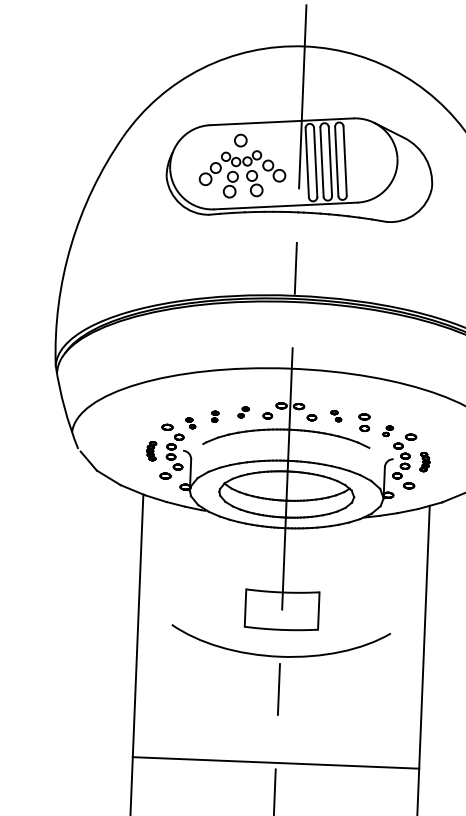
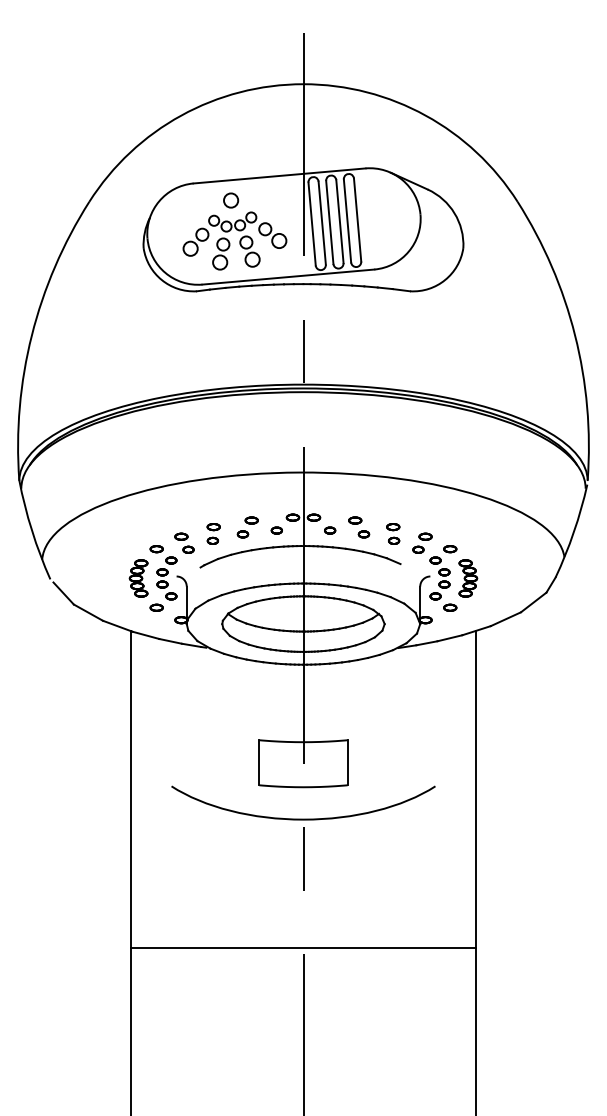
part: (243, 412) -> (247, 527), size x1.67
part: (215, 416) -> (213, 533), size x1.67
part: (336, 416) -> (359, 527), size x1.67
part: (190, 422) -> (184, 542), size x1.67
part: (388, 430) -> (422, 542), size x1.67
part: (151, 451) -> (138, 578), size x1.67
part: (425, 462) -> (468, 578), size x1.67

